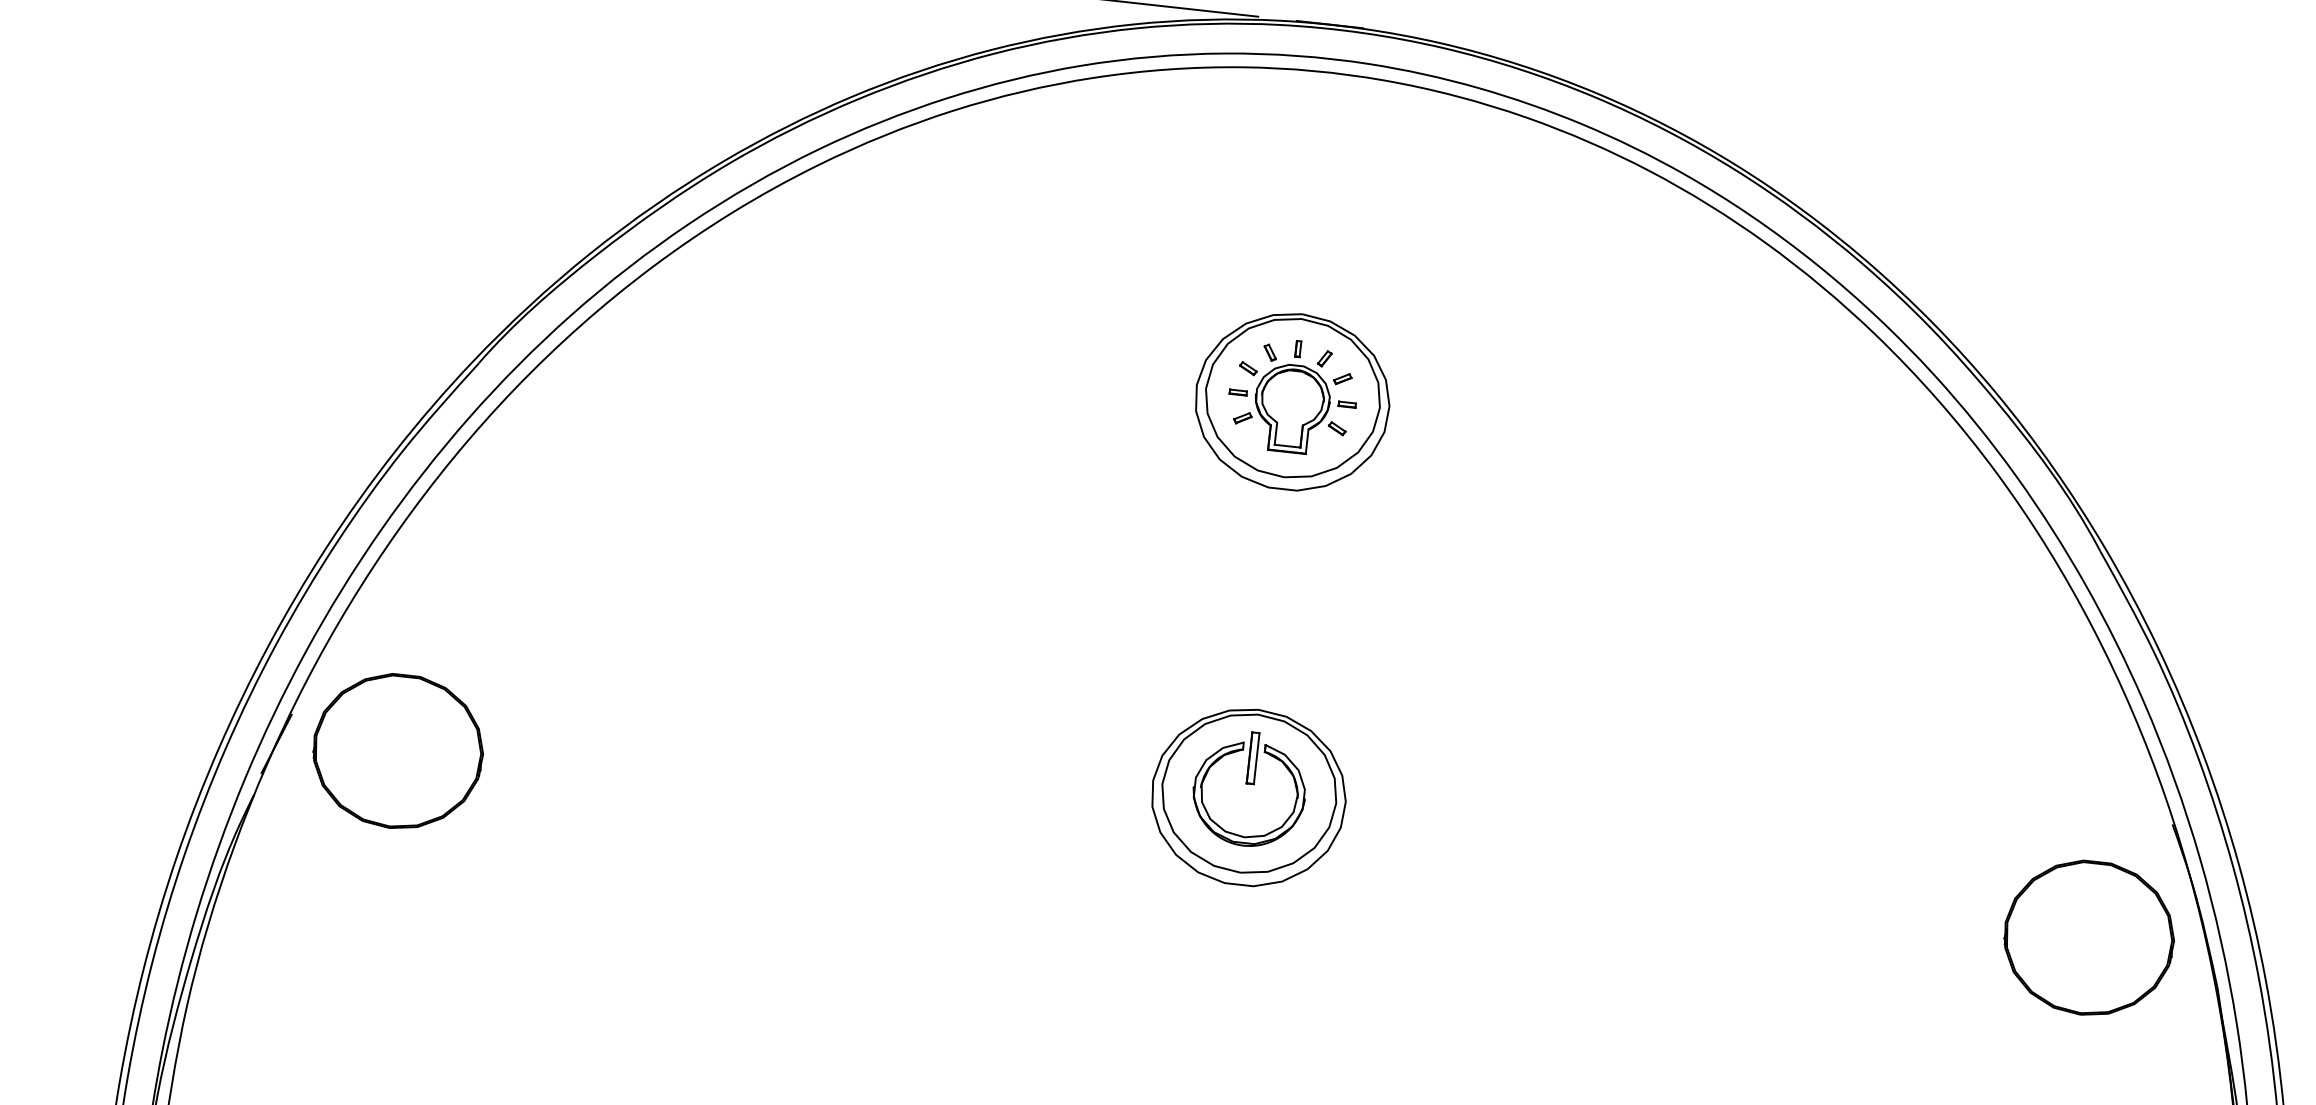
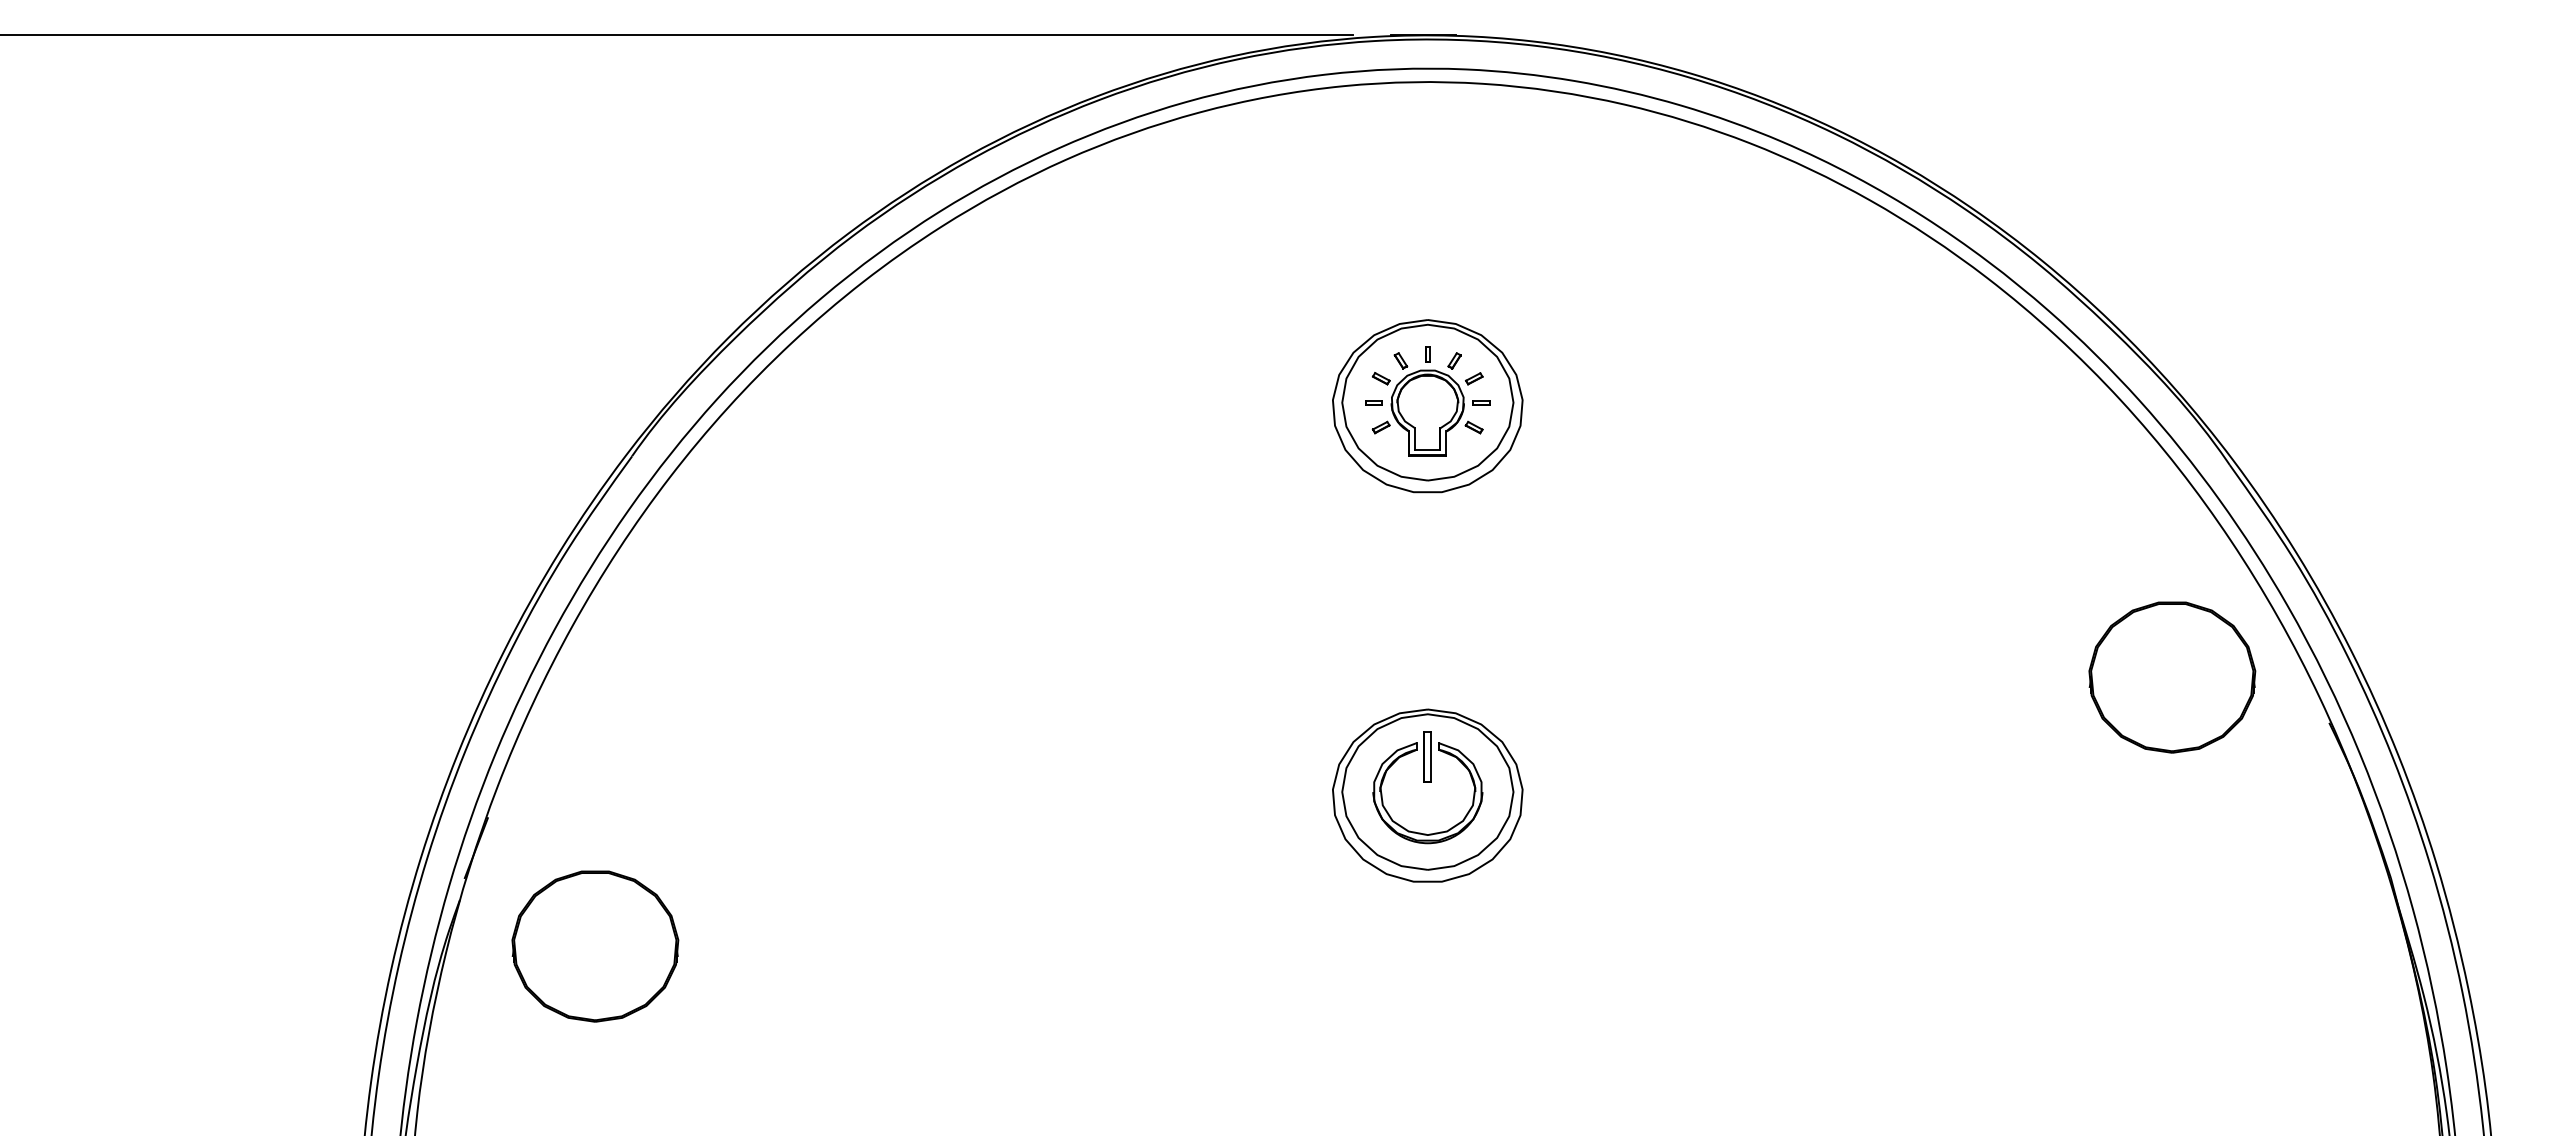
part: (398, 751) -> (595, 946), moved
part: (2089, 938) -> (2172, 677), moved

